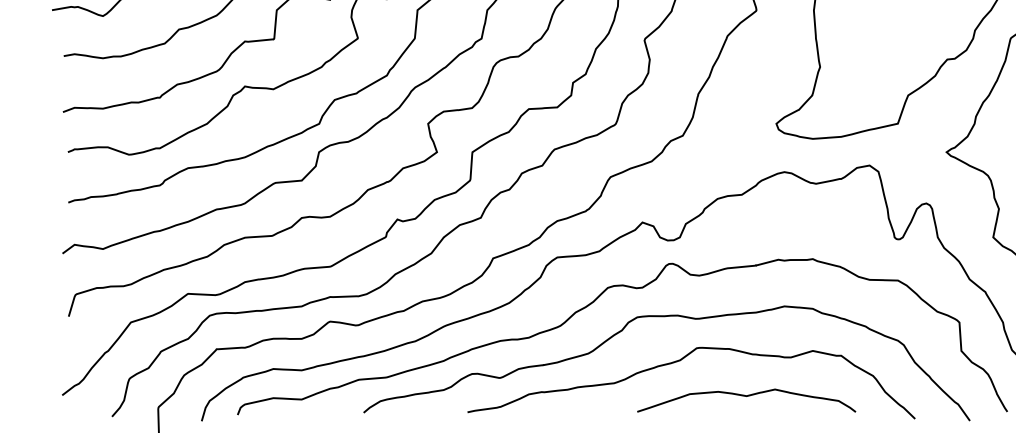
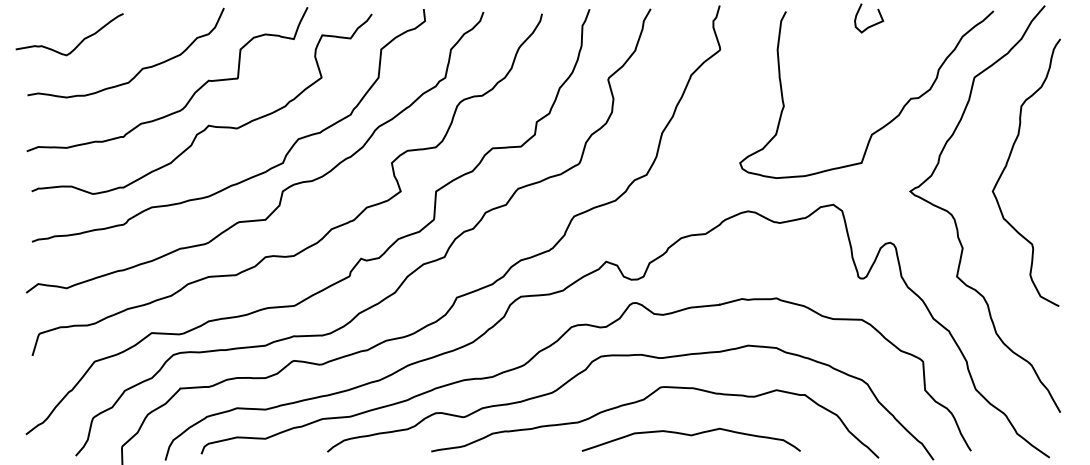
curve: (745, 397) -> (690, 436), moved

